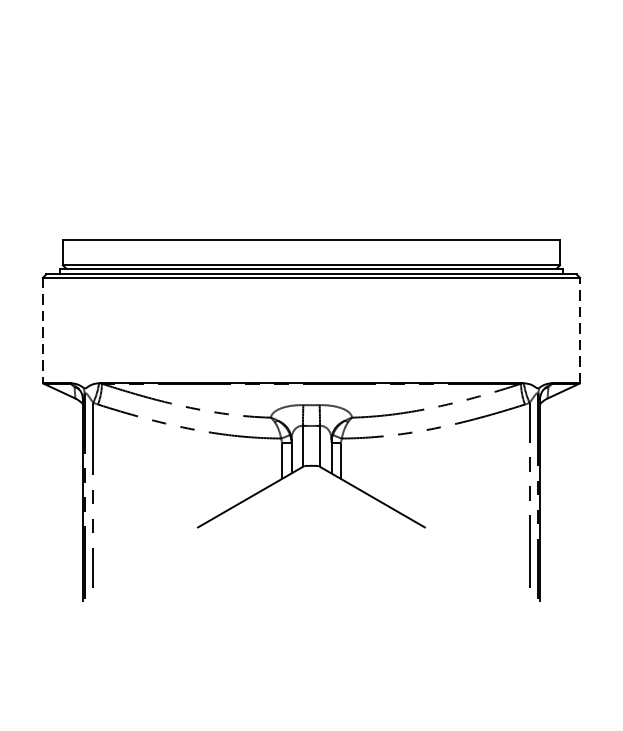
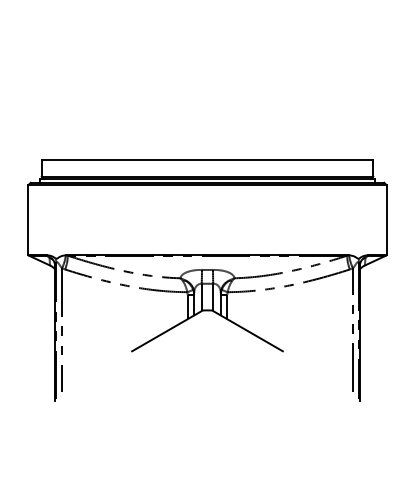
line: (580, 329) -> (386, 219), dashed -> solid
line: (43, 331) -> (28, 220), dashed -> solid

